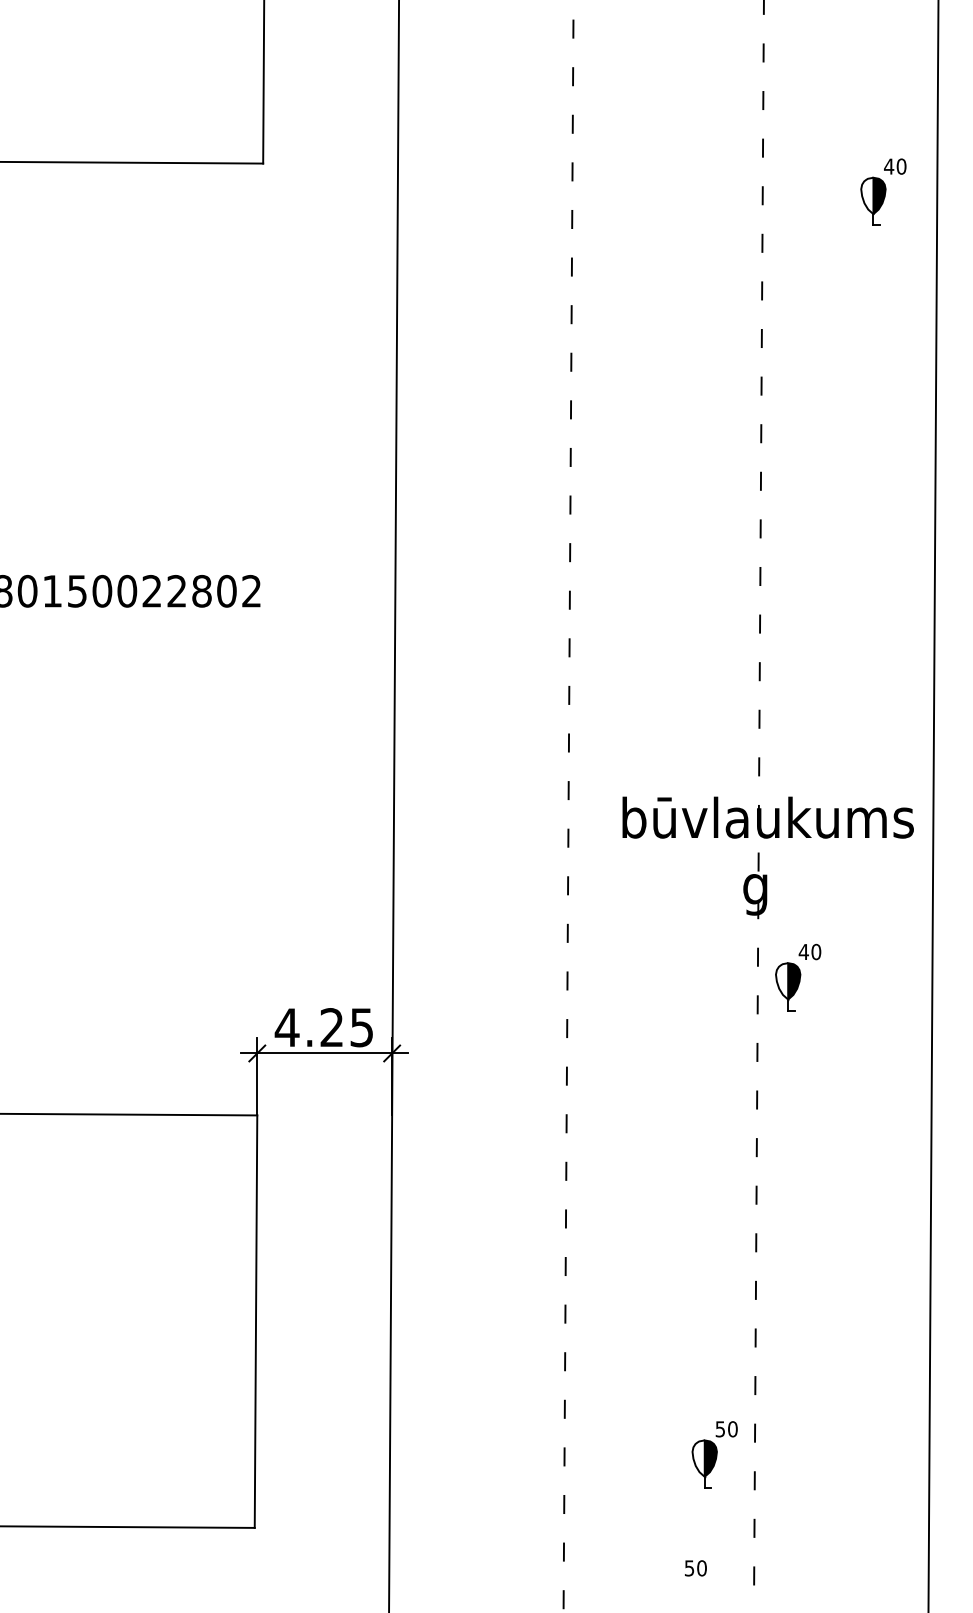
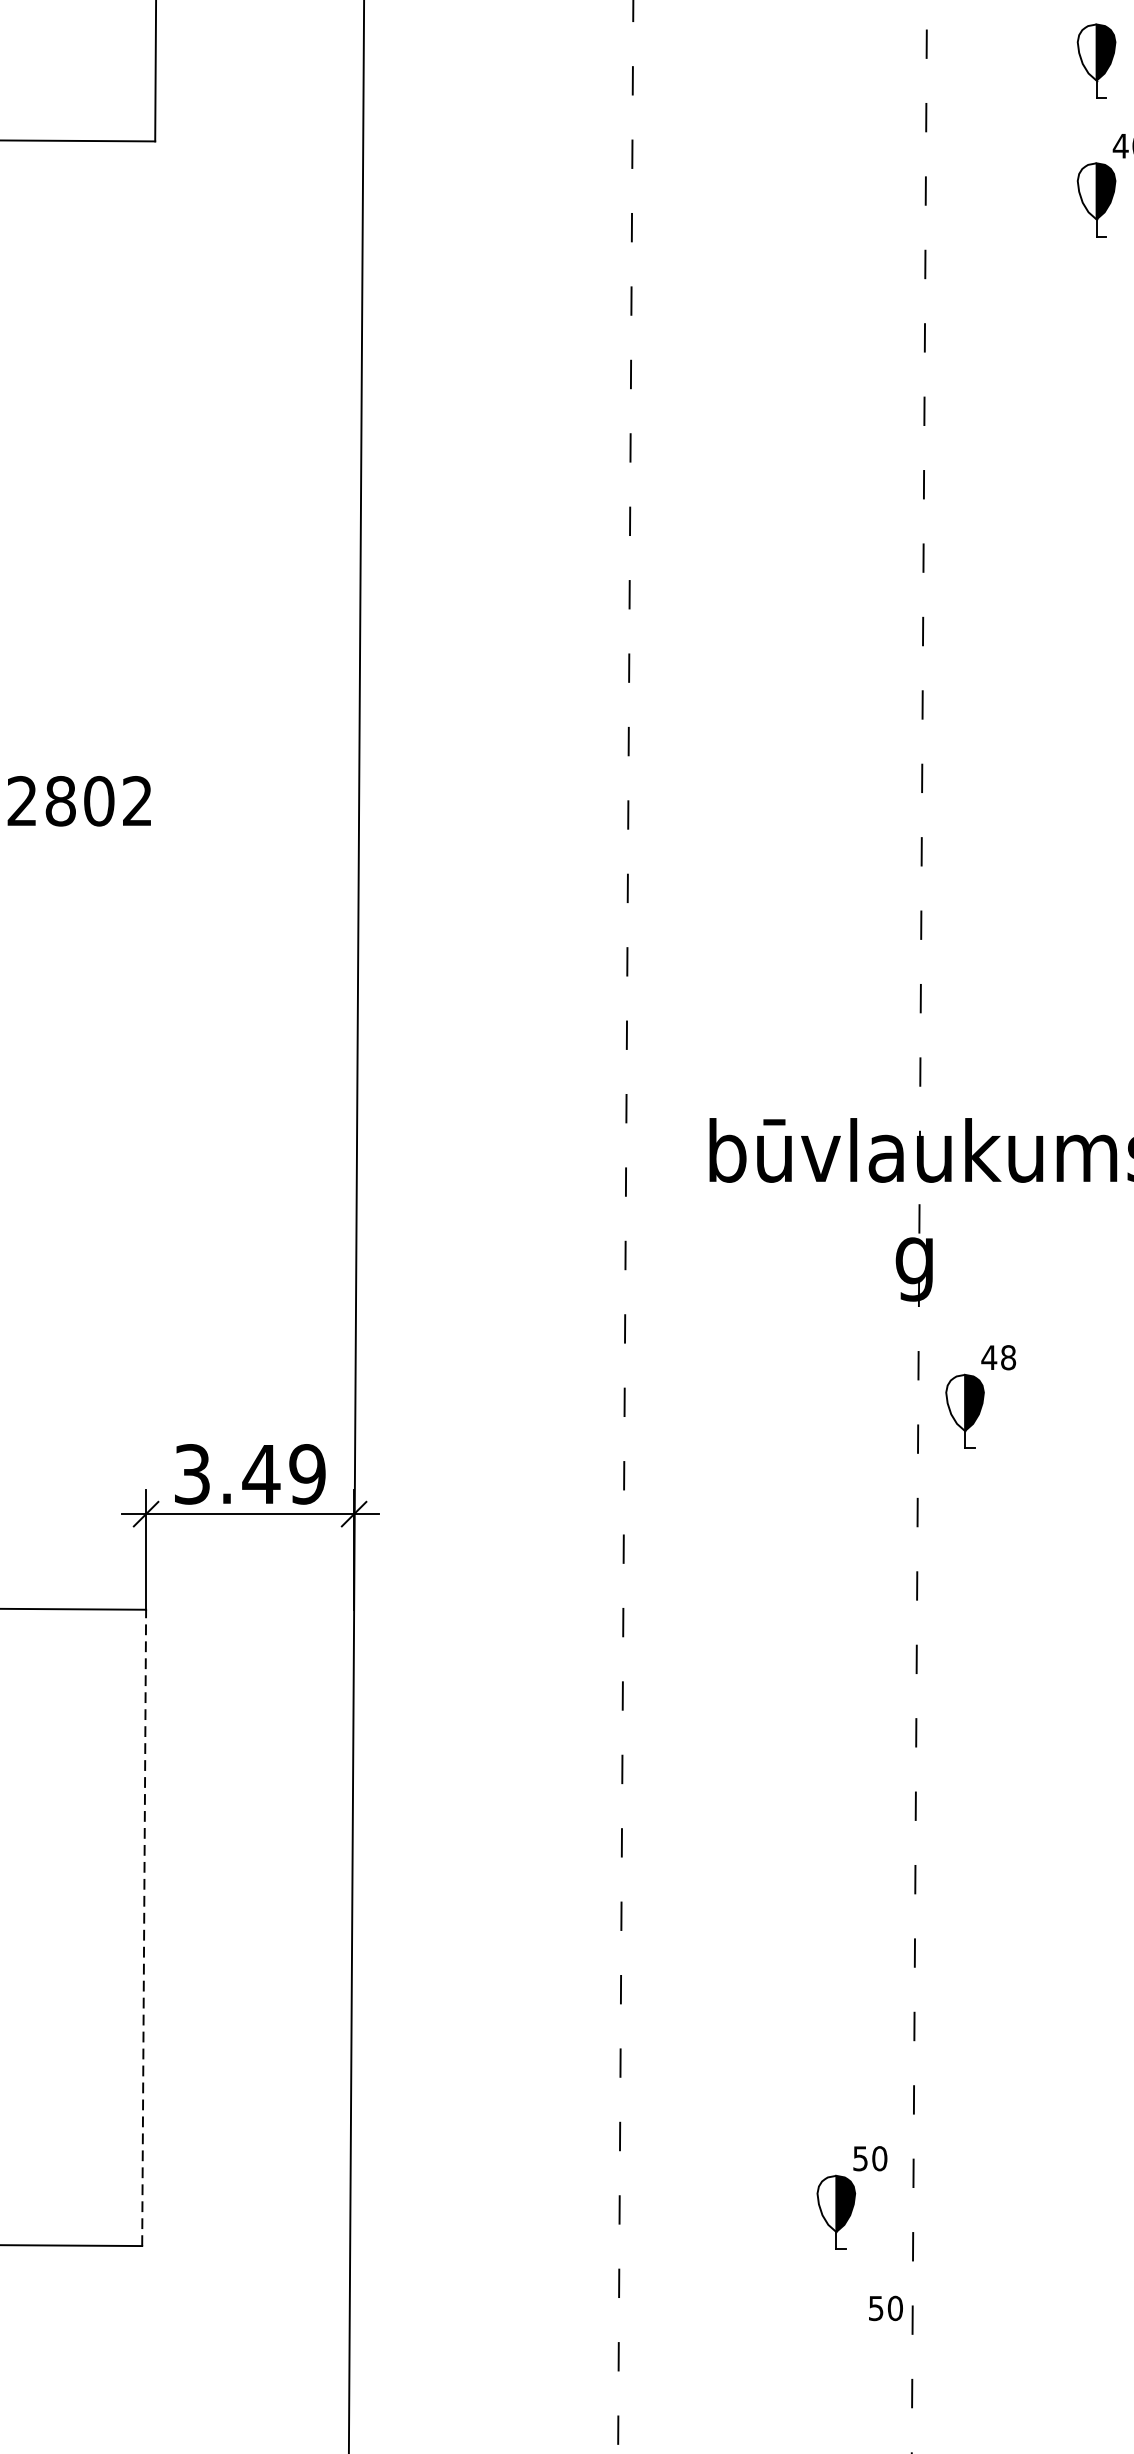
part: (873, 110) -> (1096, 59), added
text: (816, 951) -> (1008, 1356), 40 -> 48
text: (323, 1027) -> (248, 1474), 4.25 -> 3.49
line: (256, 1321) -> (144, 1927), solid -> dashed
part: (714, 1454) -> (851, 2197), moved
text: (695, 1568) -> (885, 2308), moved

